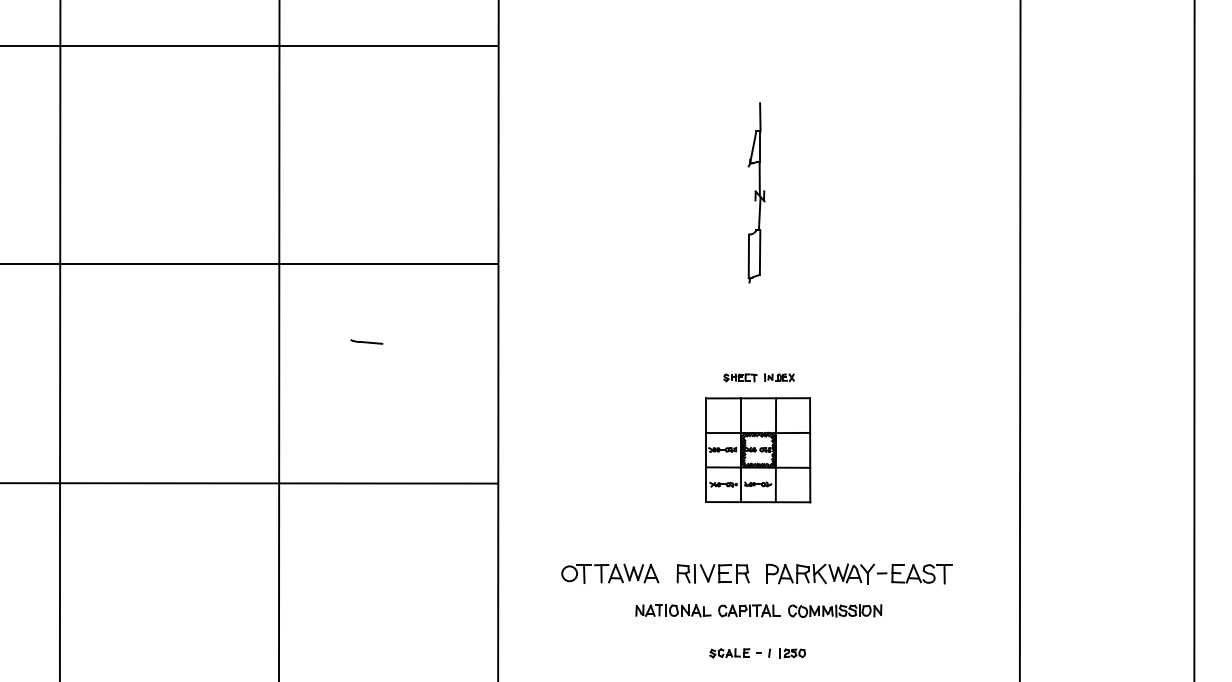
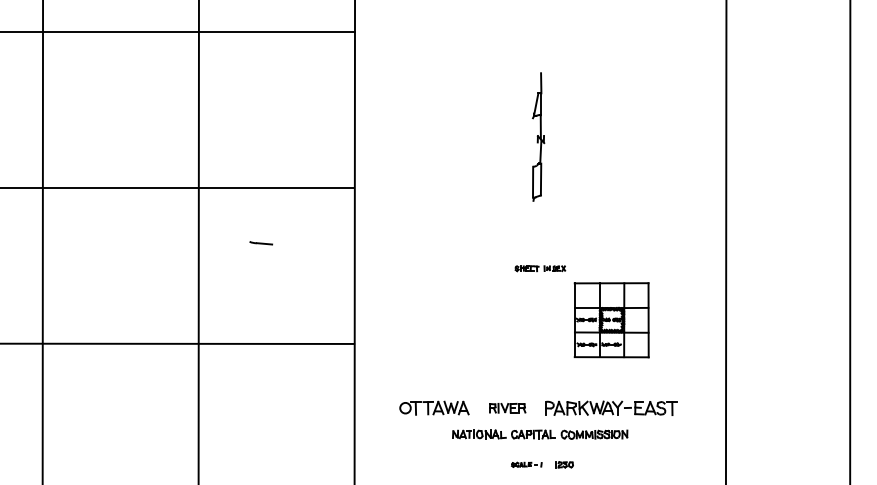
part: (758, 450) -> (611, 320), moved
part: (712, 573) -> (507, 407), size x0.7
part: (739, 653) -> (526, 464), size x0.7

